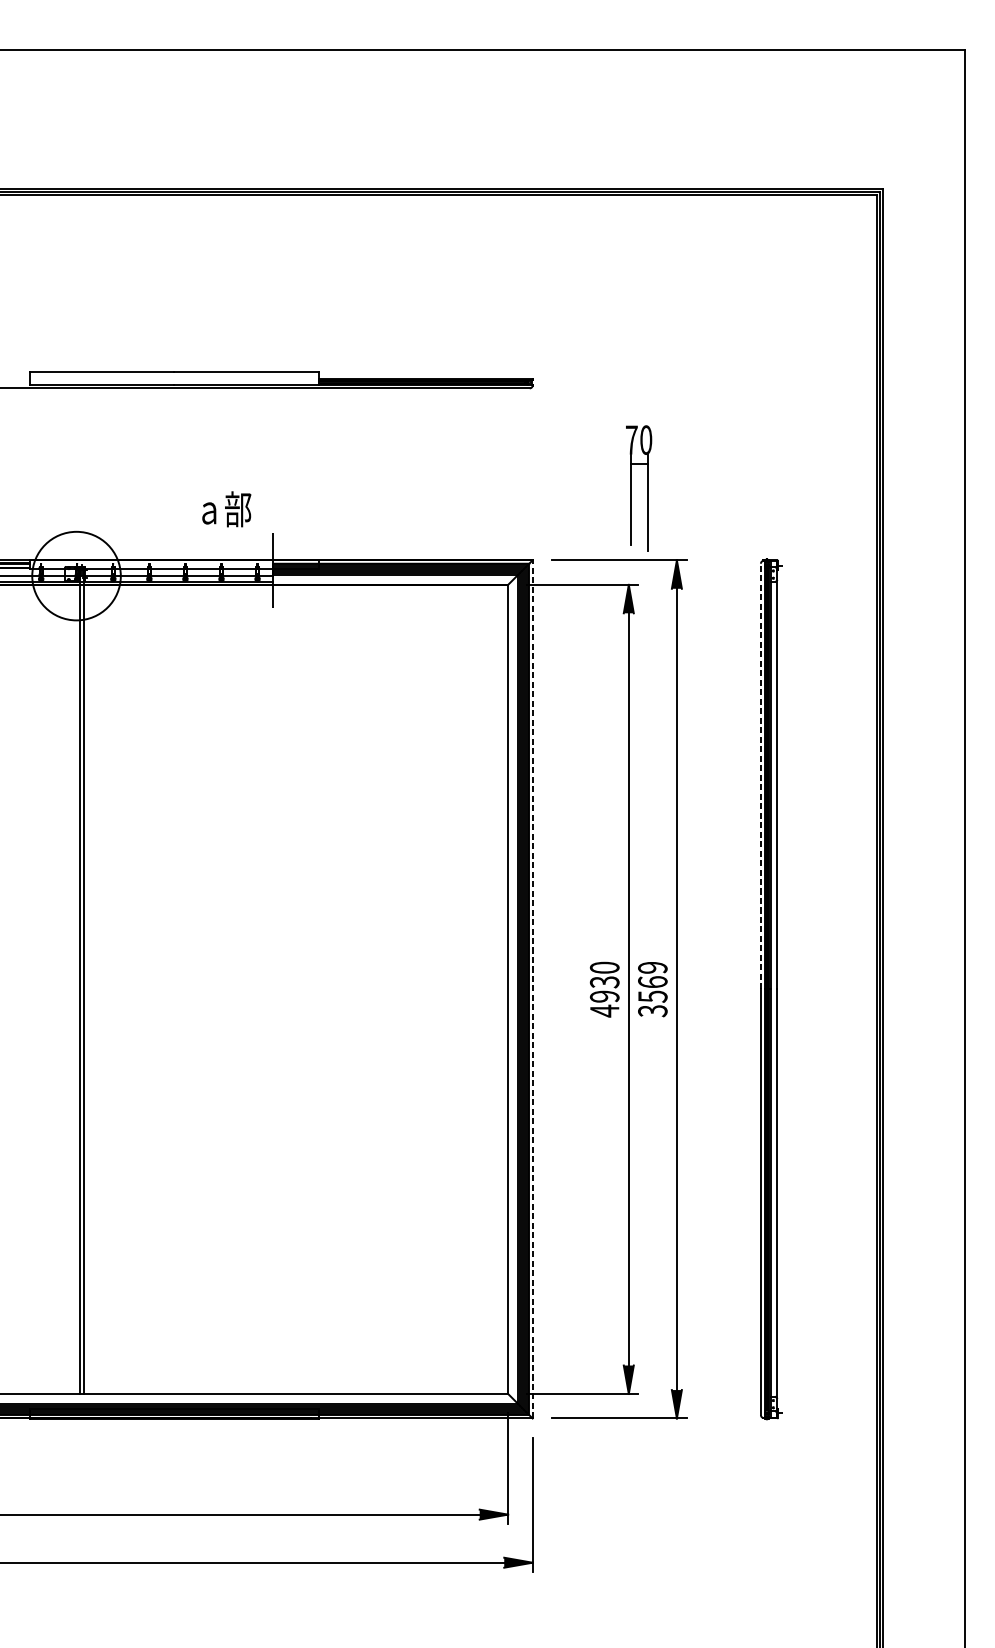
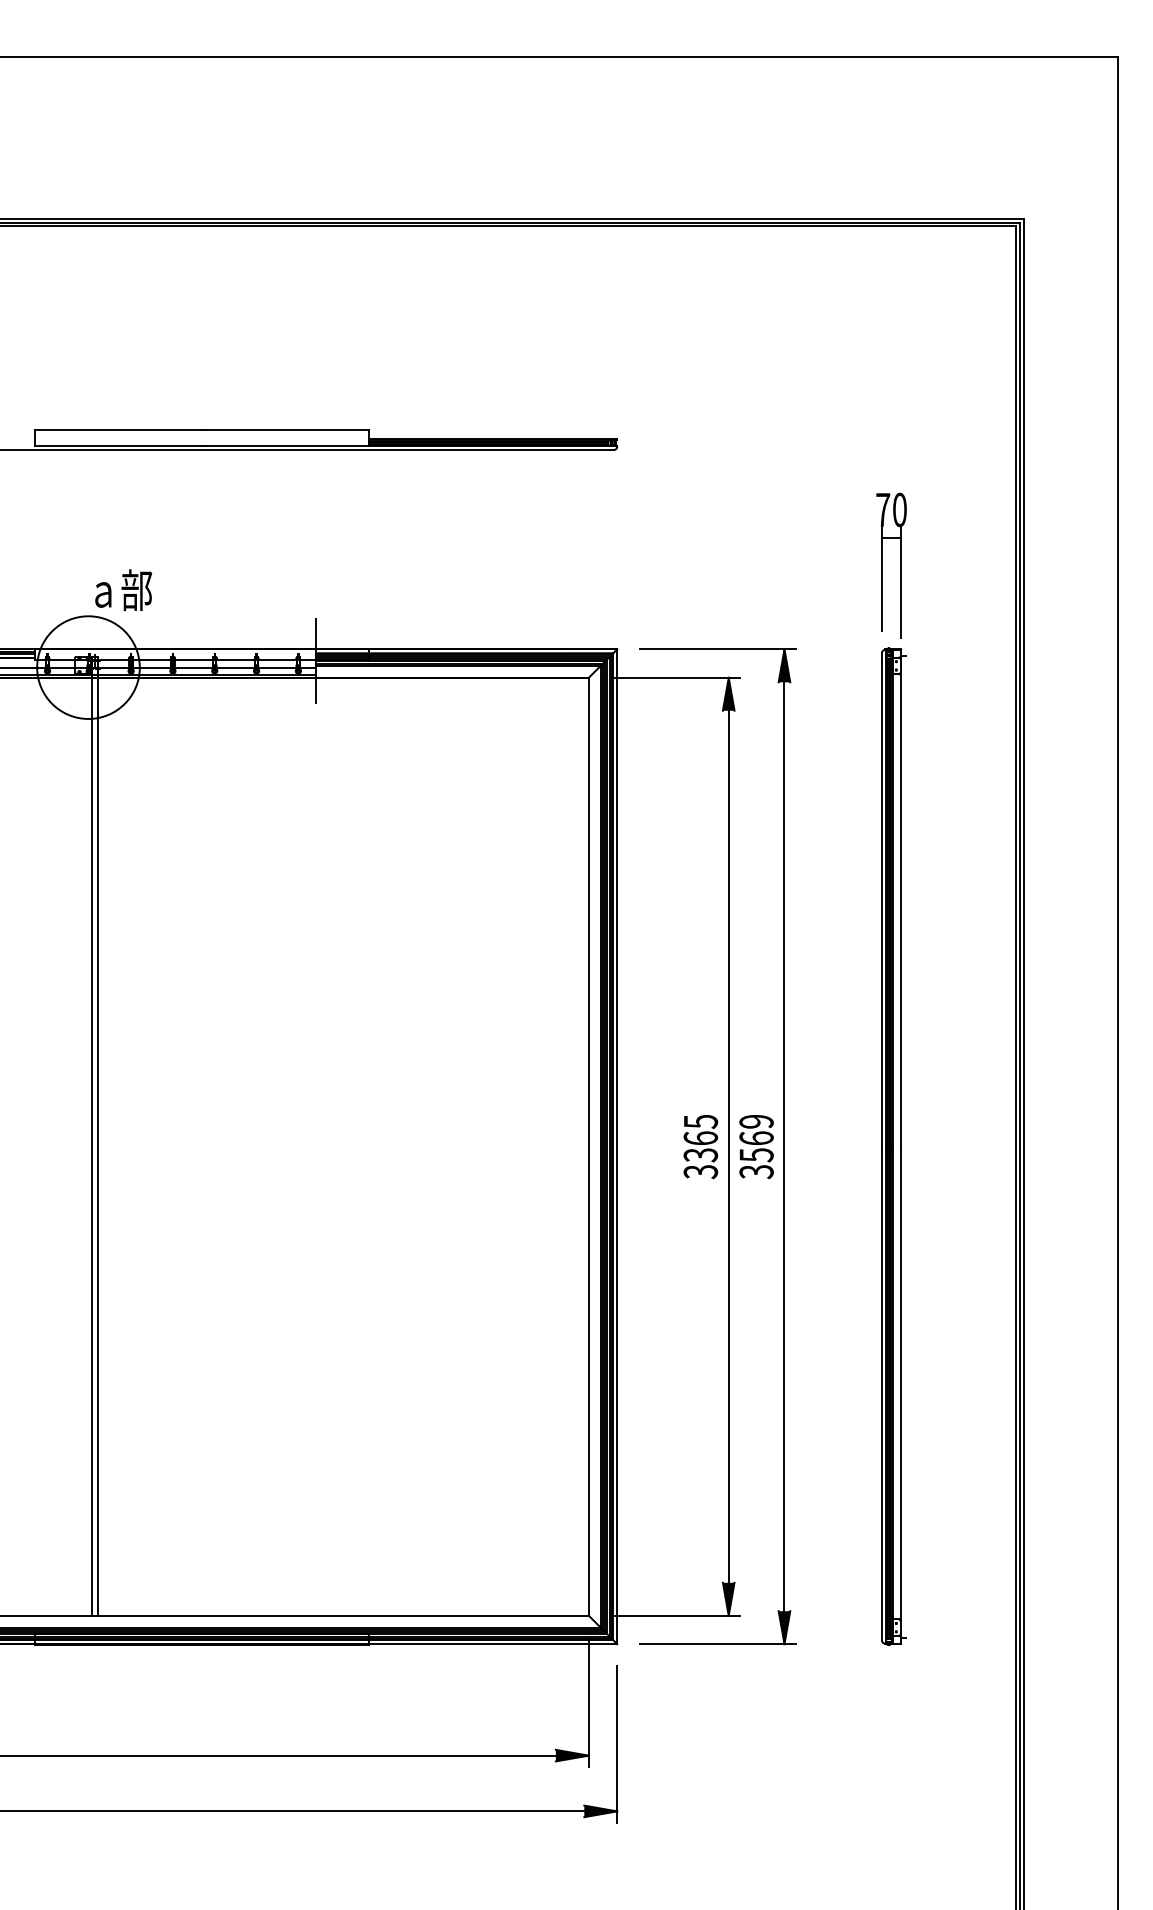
part: (631, 488) -> (882, 565), moved
text: (226, 509) -> (123, 590), moved
line: (760, 776) -> (881, 900), dashed -> solid
line: (532, 989) -> (617, 1146), dashed -> solid
text: (604, 989) -> (700, 1146), 4930 -> 3365

